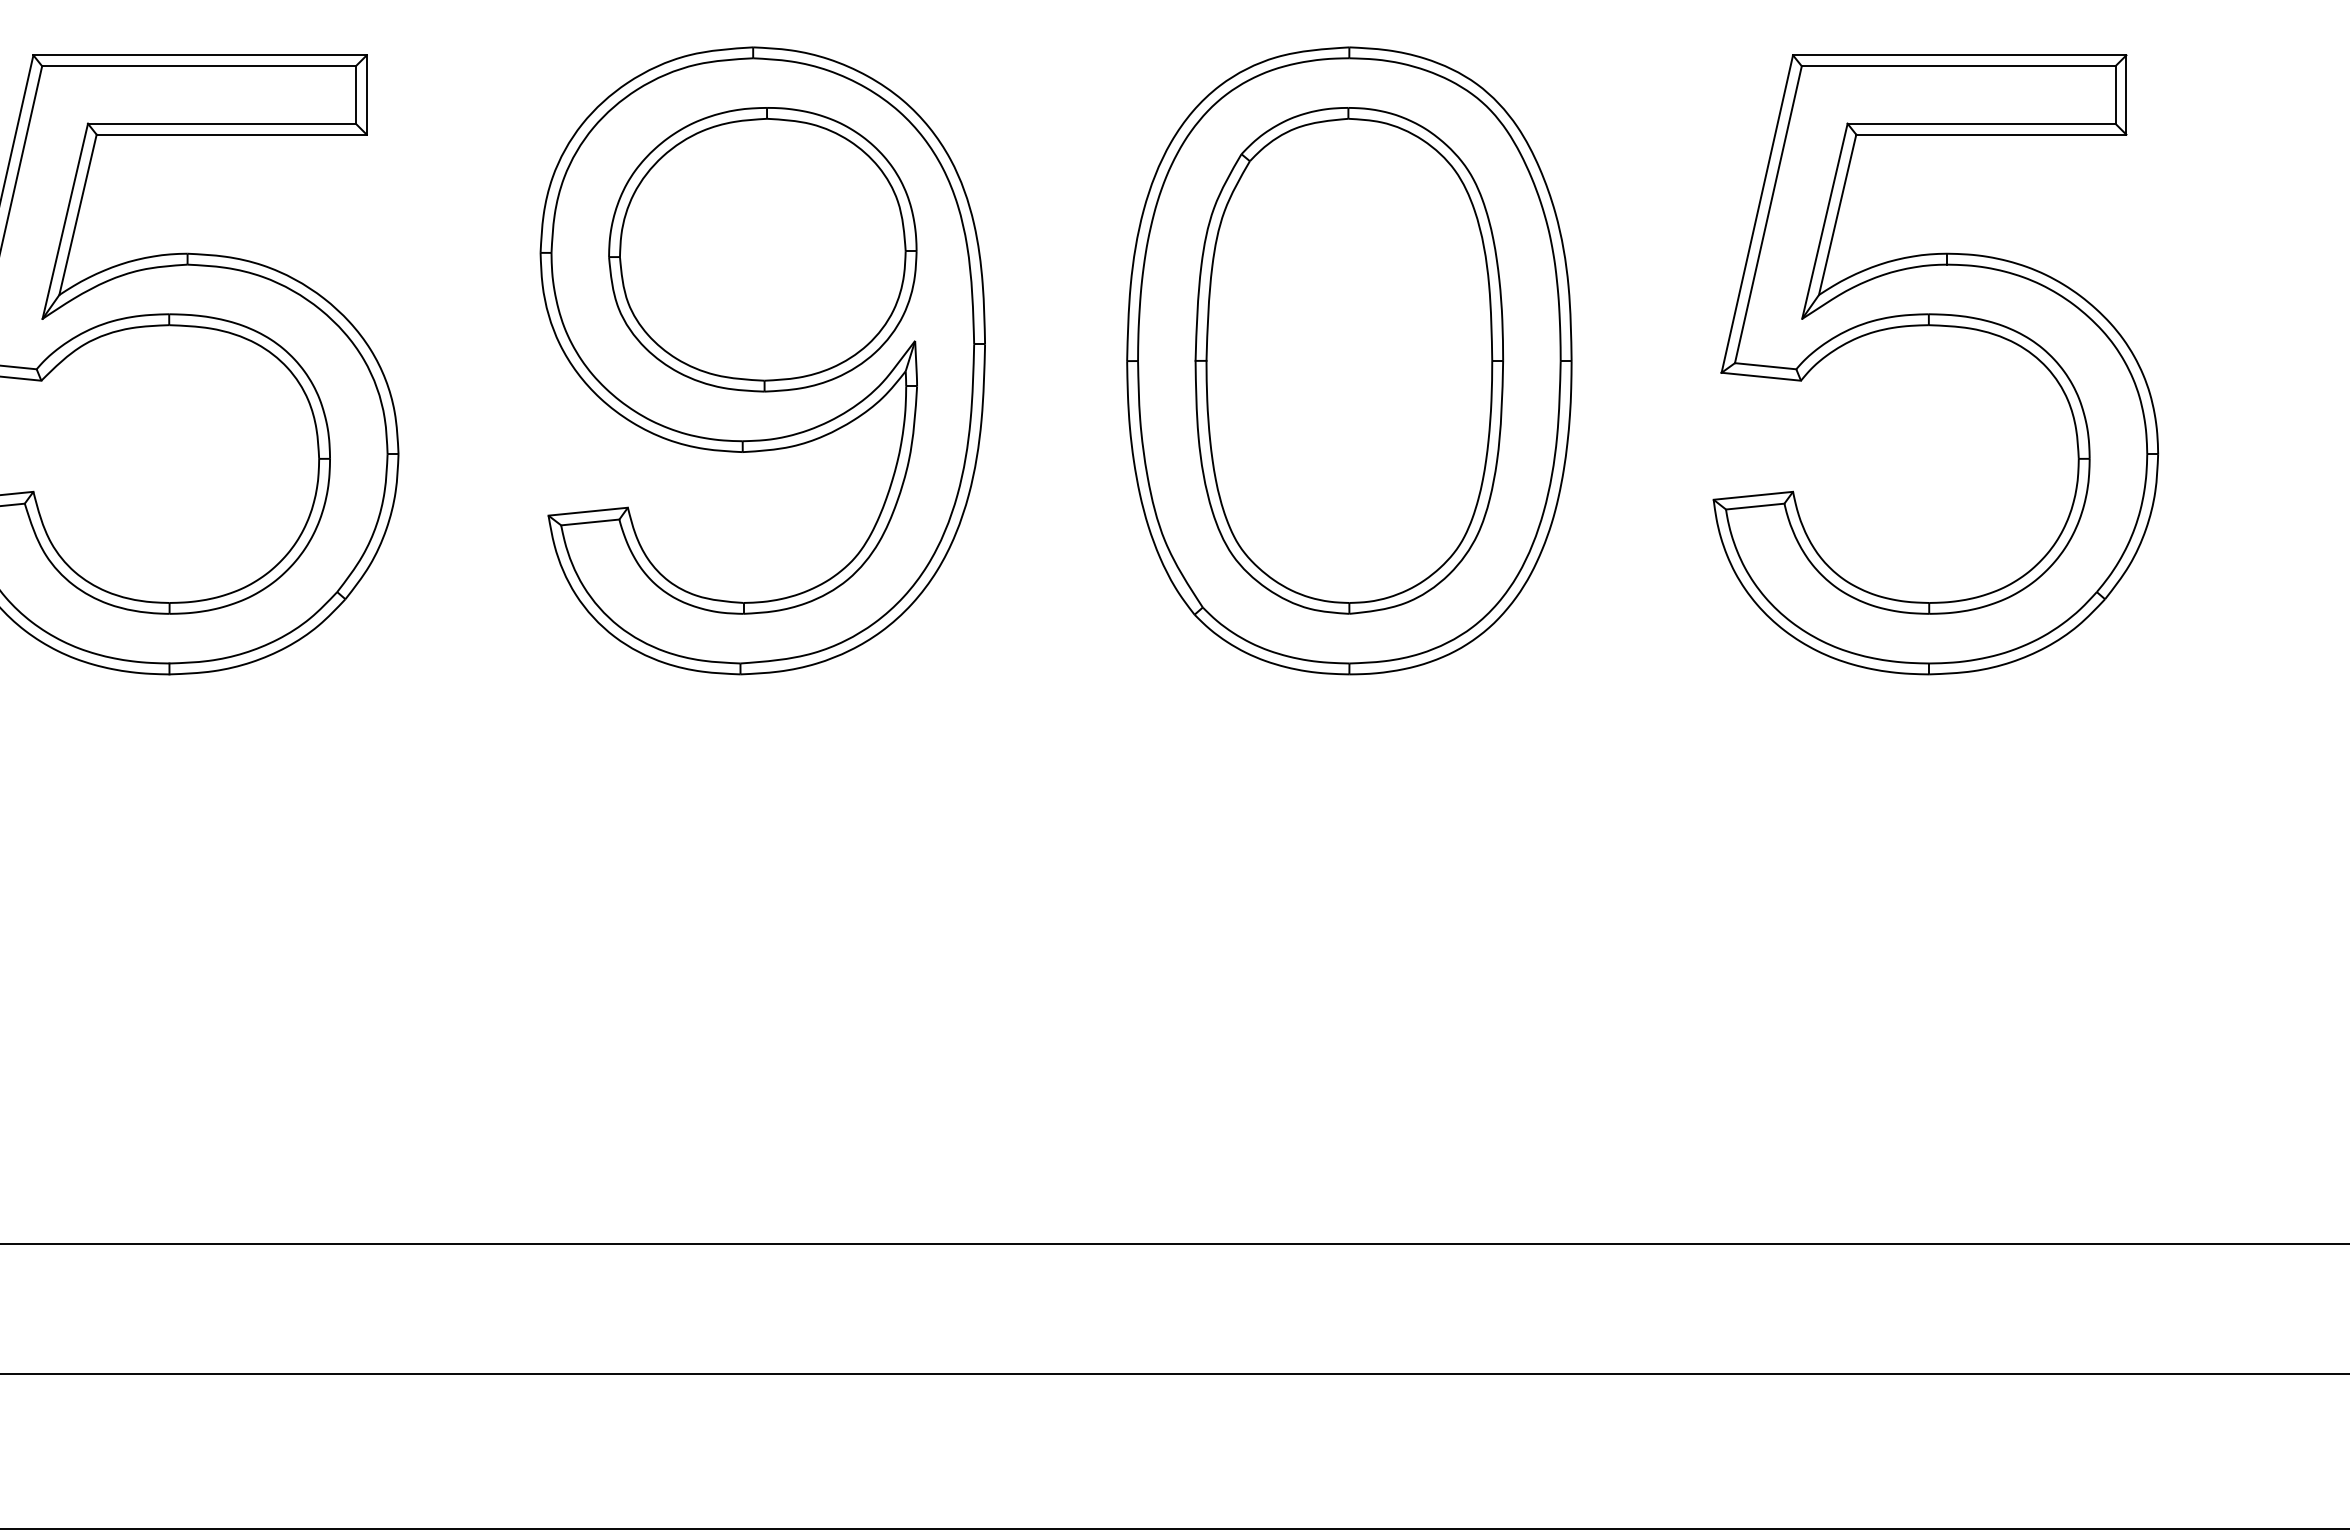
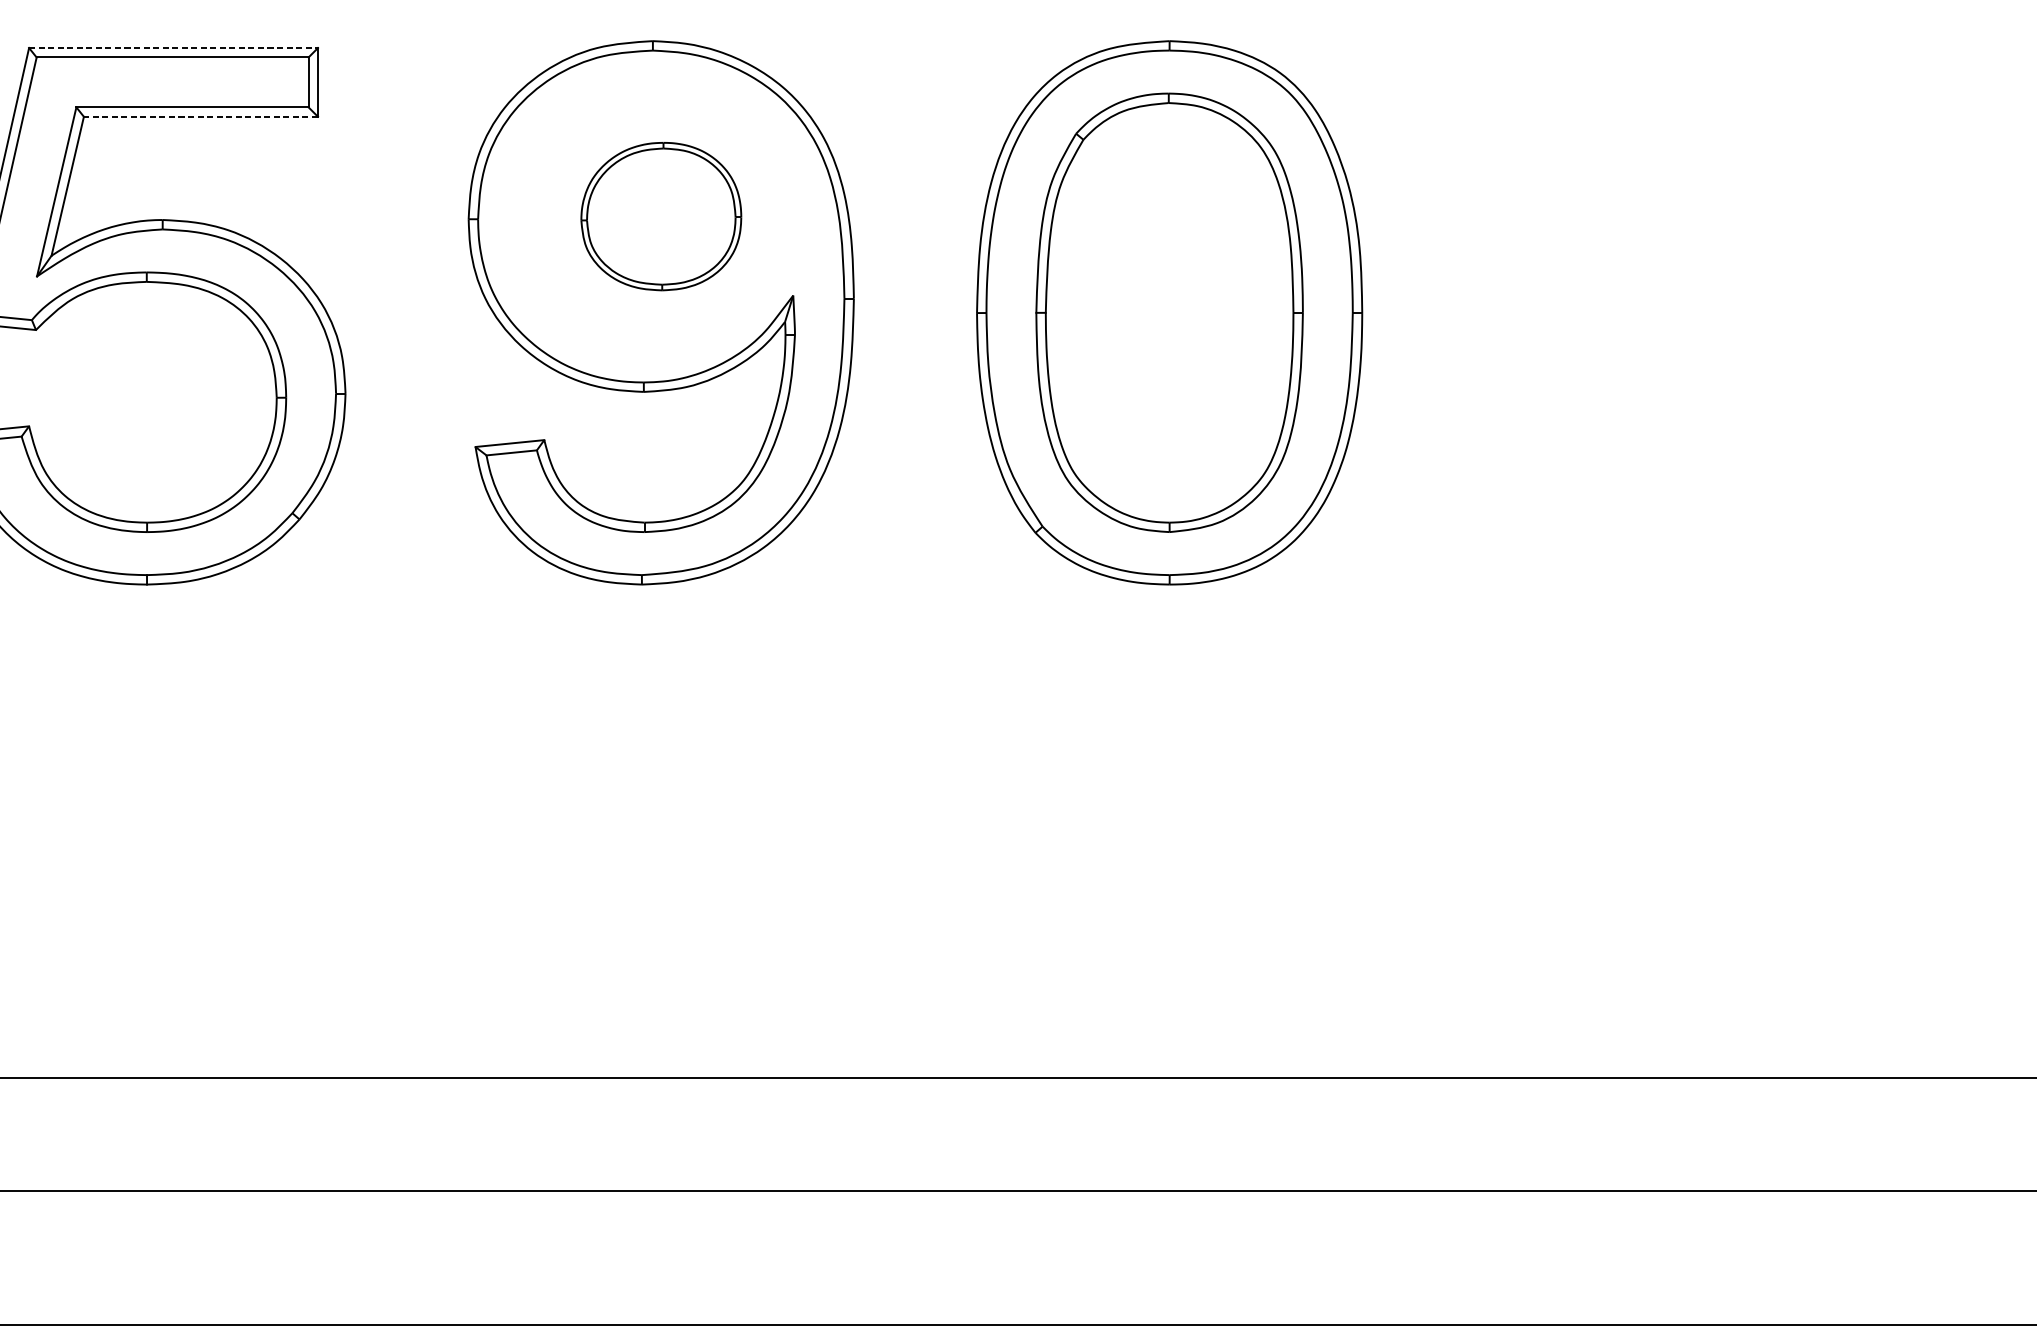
line: (200, 55) -> (173, 48), solid -> dashed
line: (231, 134) -> (200, 116), solid -> dashed
part: (762, 249) -> (660, 216), size x0.6
part: (1935, 326) -> (1677, 283), removed

